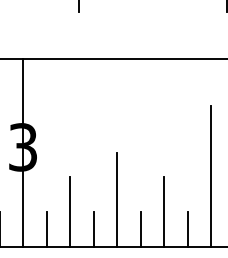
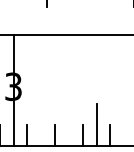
line: (211, 175) -> (124, 103), removed
line: (116, 199) -> (68, 117), removed
line: (70, 211) -> (41, 124), removed

